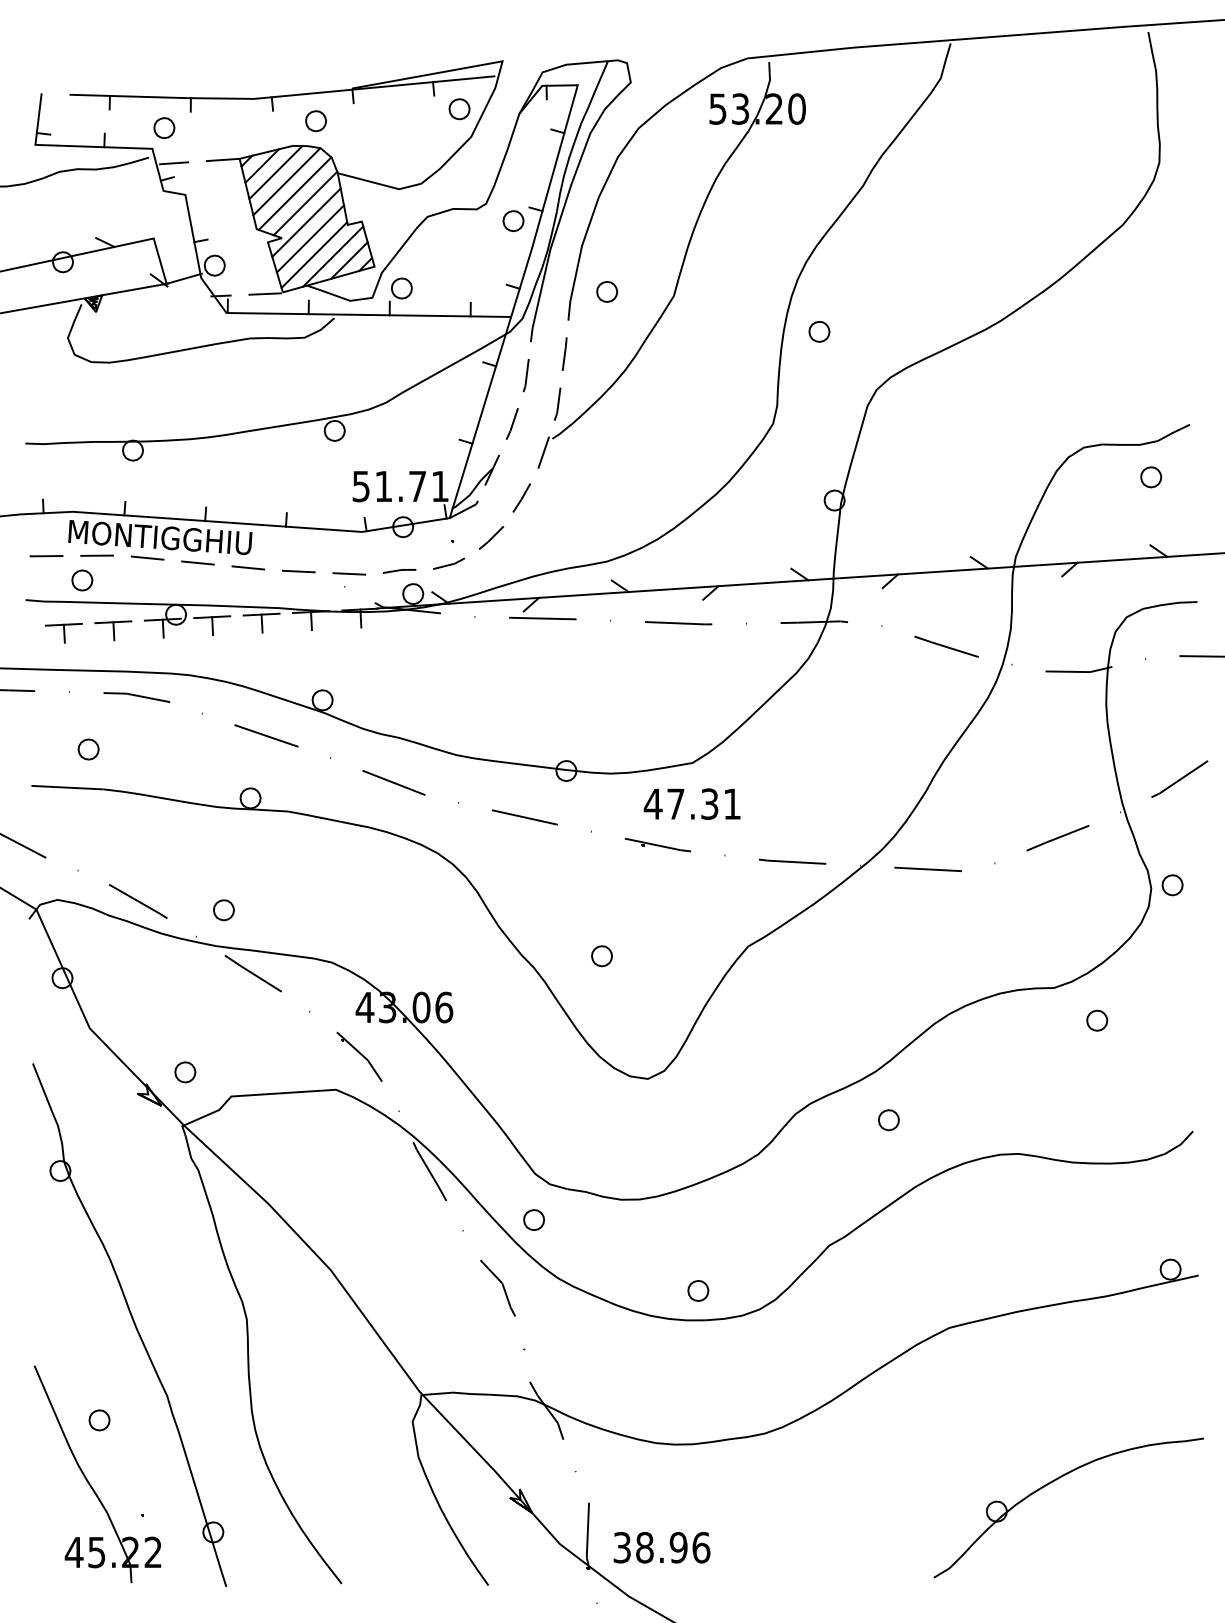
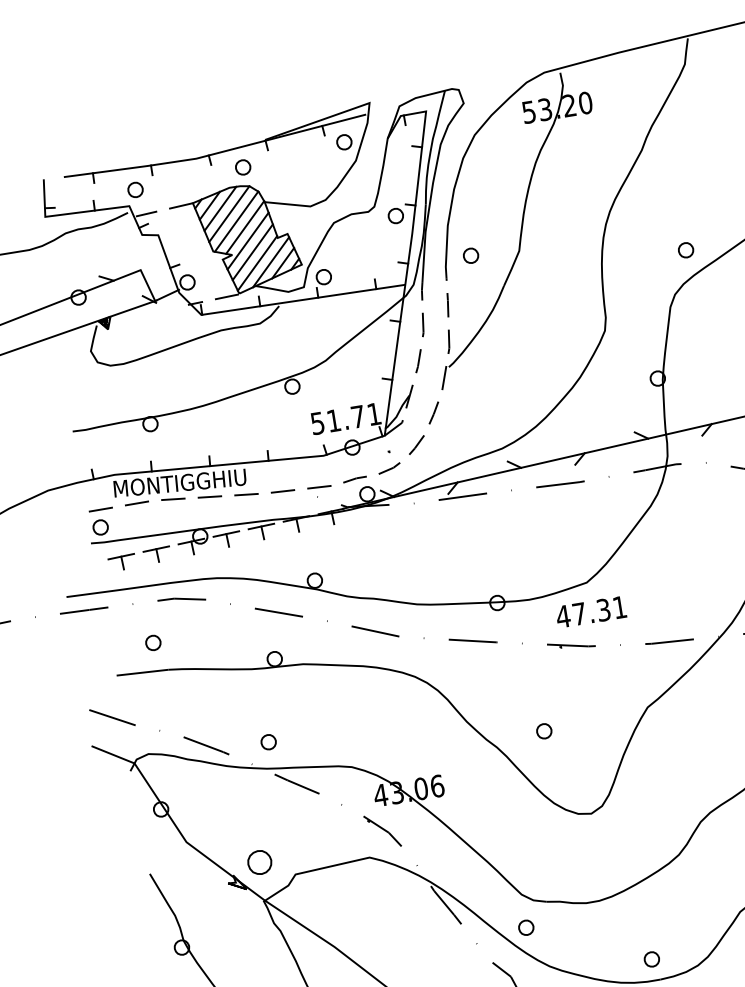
part: (819, 331) -> (686, 250), moved
part: (82, 580) -> (100, 527), moved
part: (185, 1072) -> (260, 862), size x1.6

